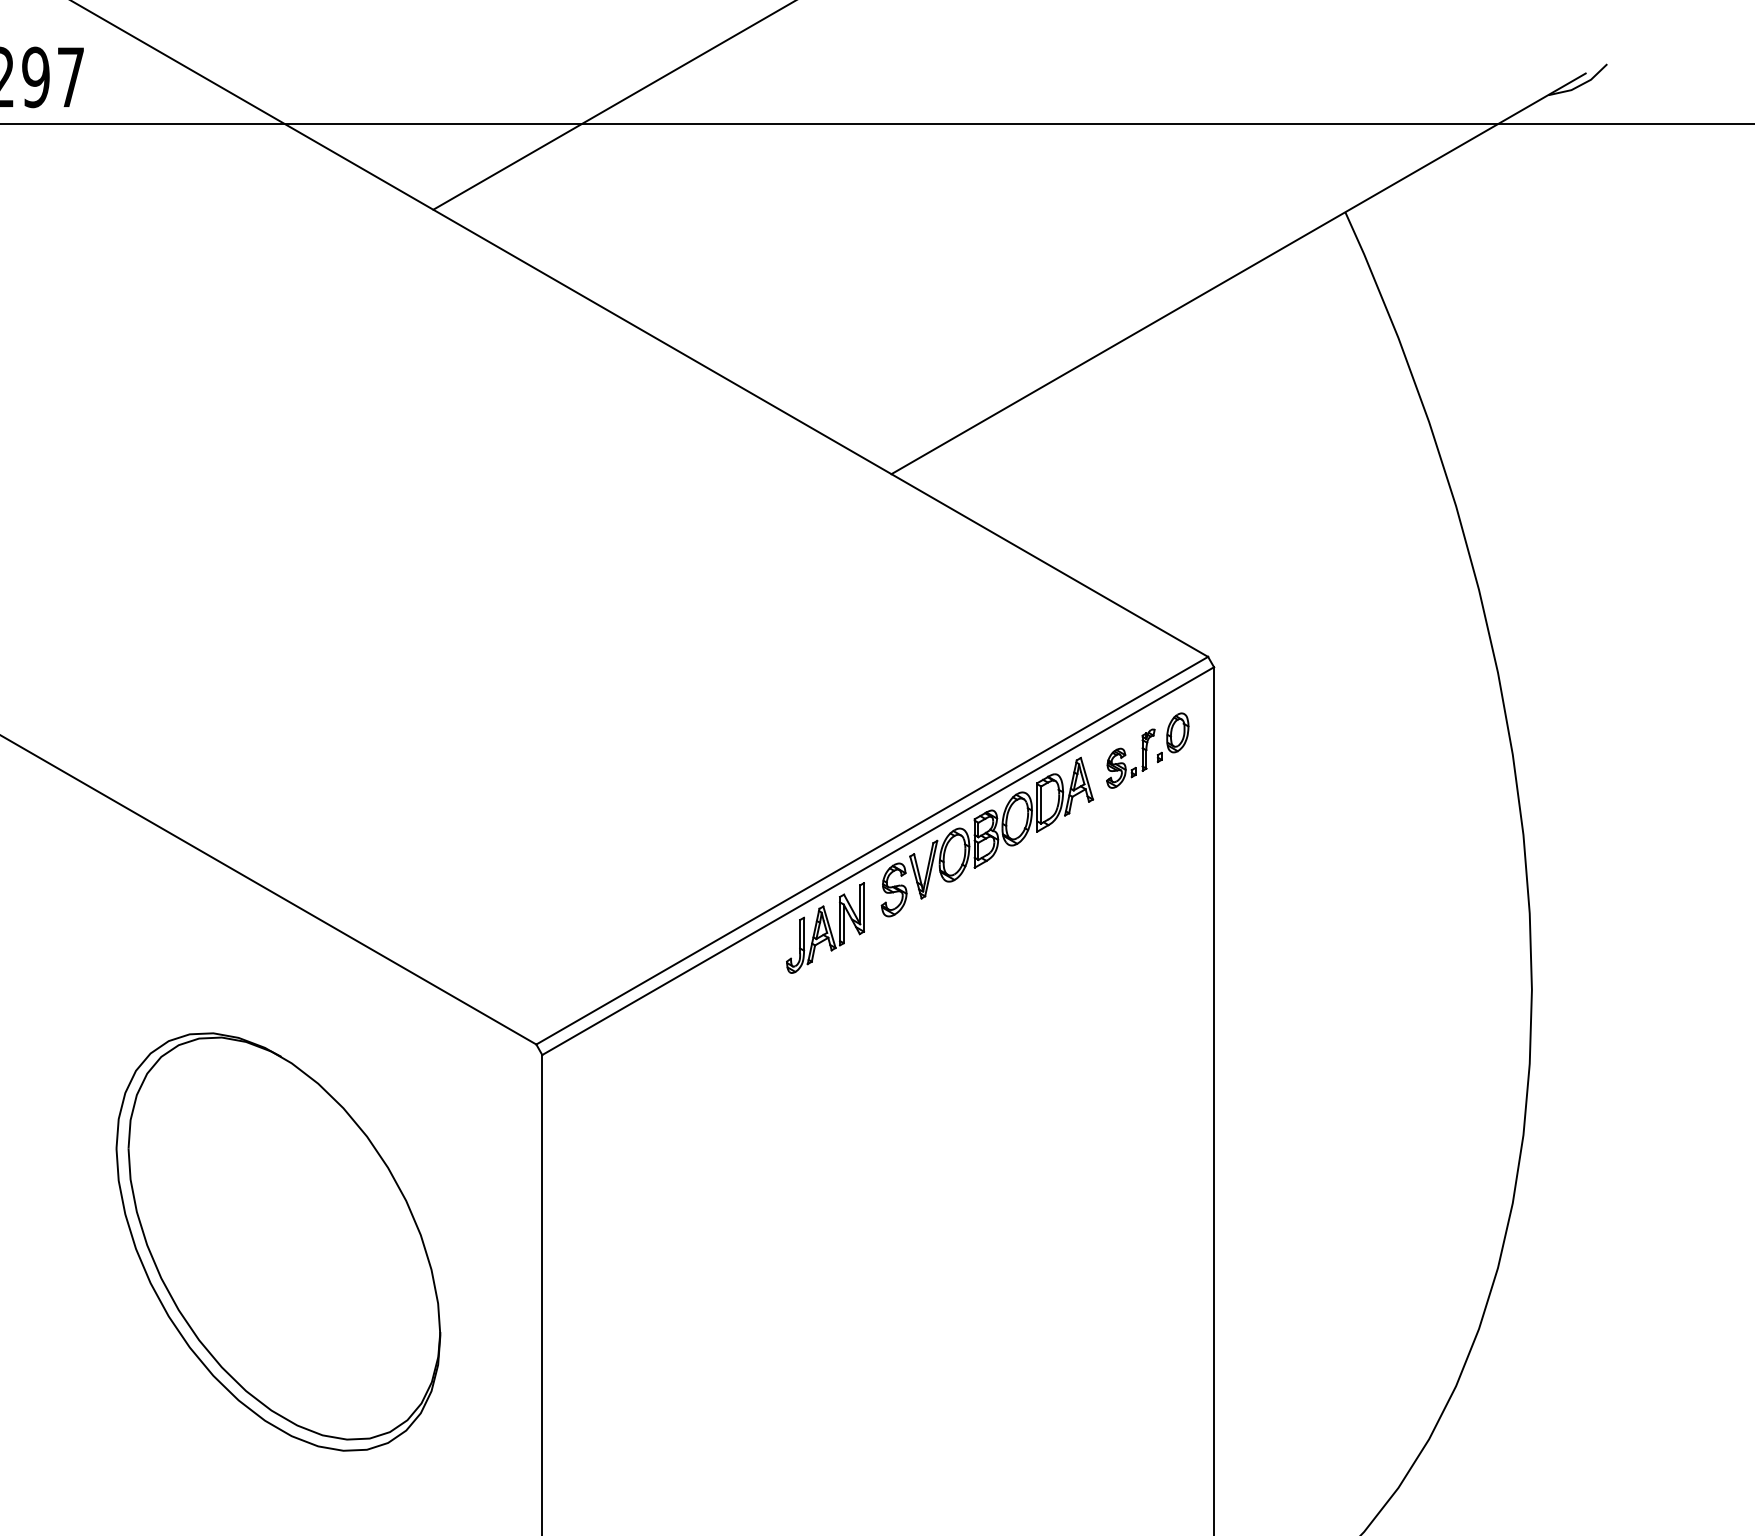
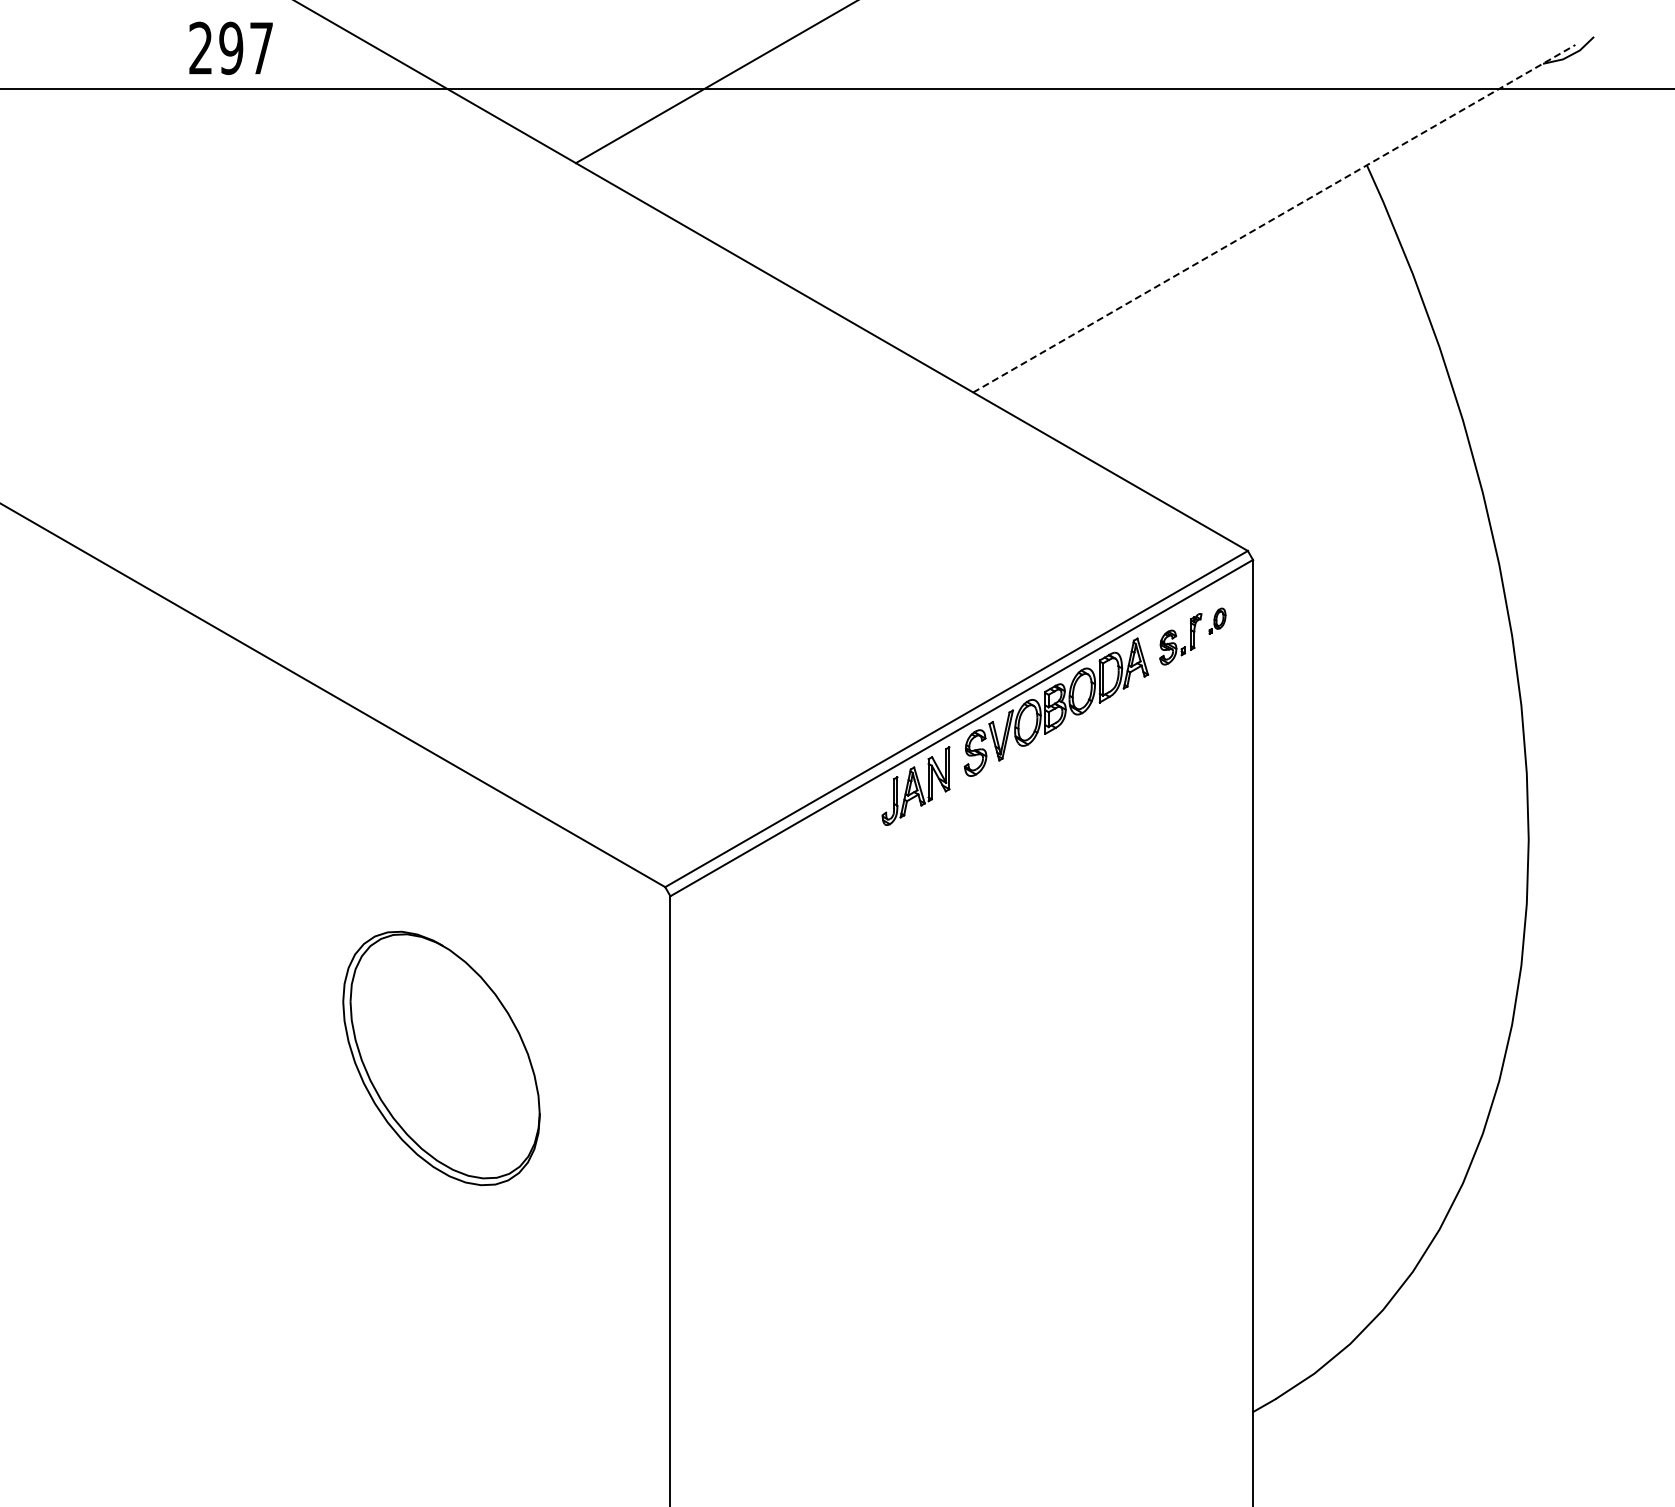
line: (1238, 273) -> (1274, 218), solid -> dashed
part: (1173, 738) -> (1217, 621), size x0.6
part: (278, 1242) -> (441, 1058), size x0.7

